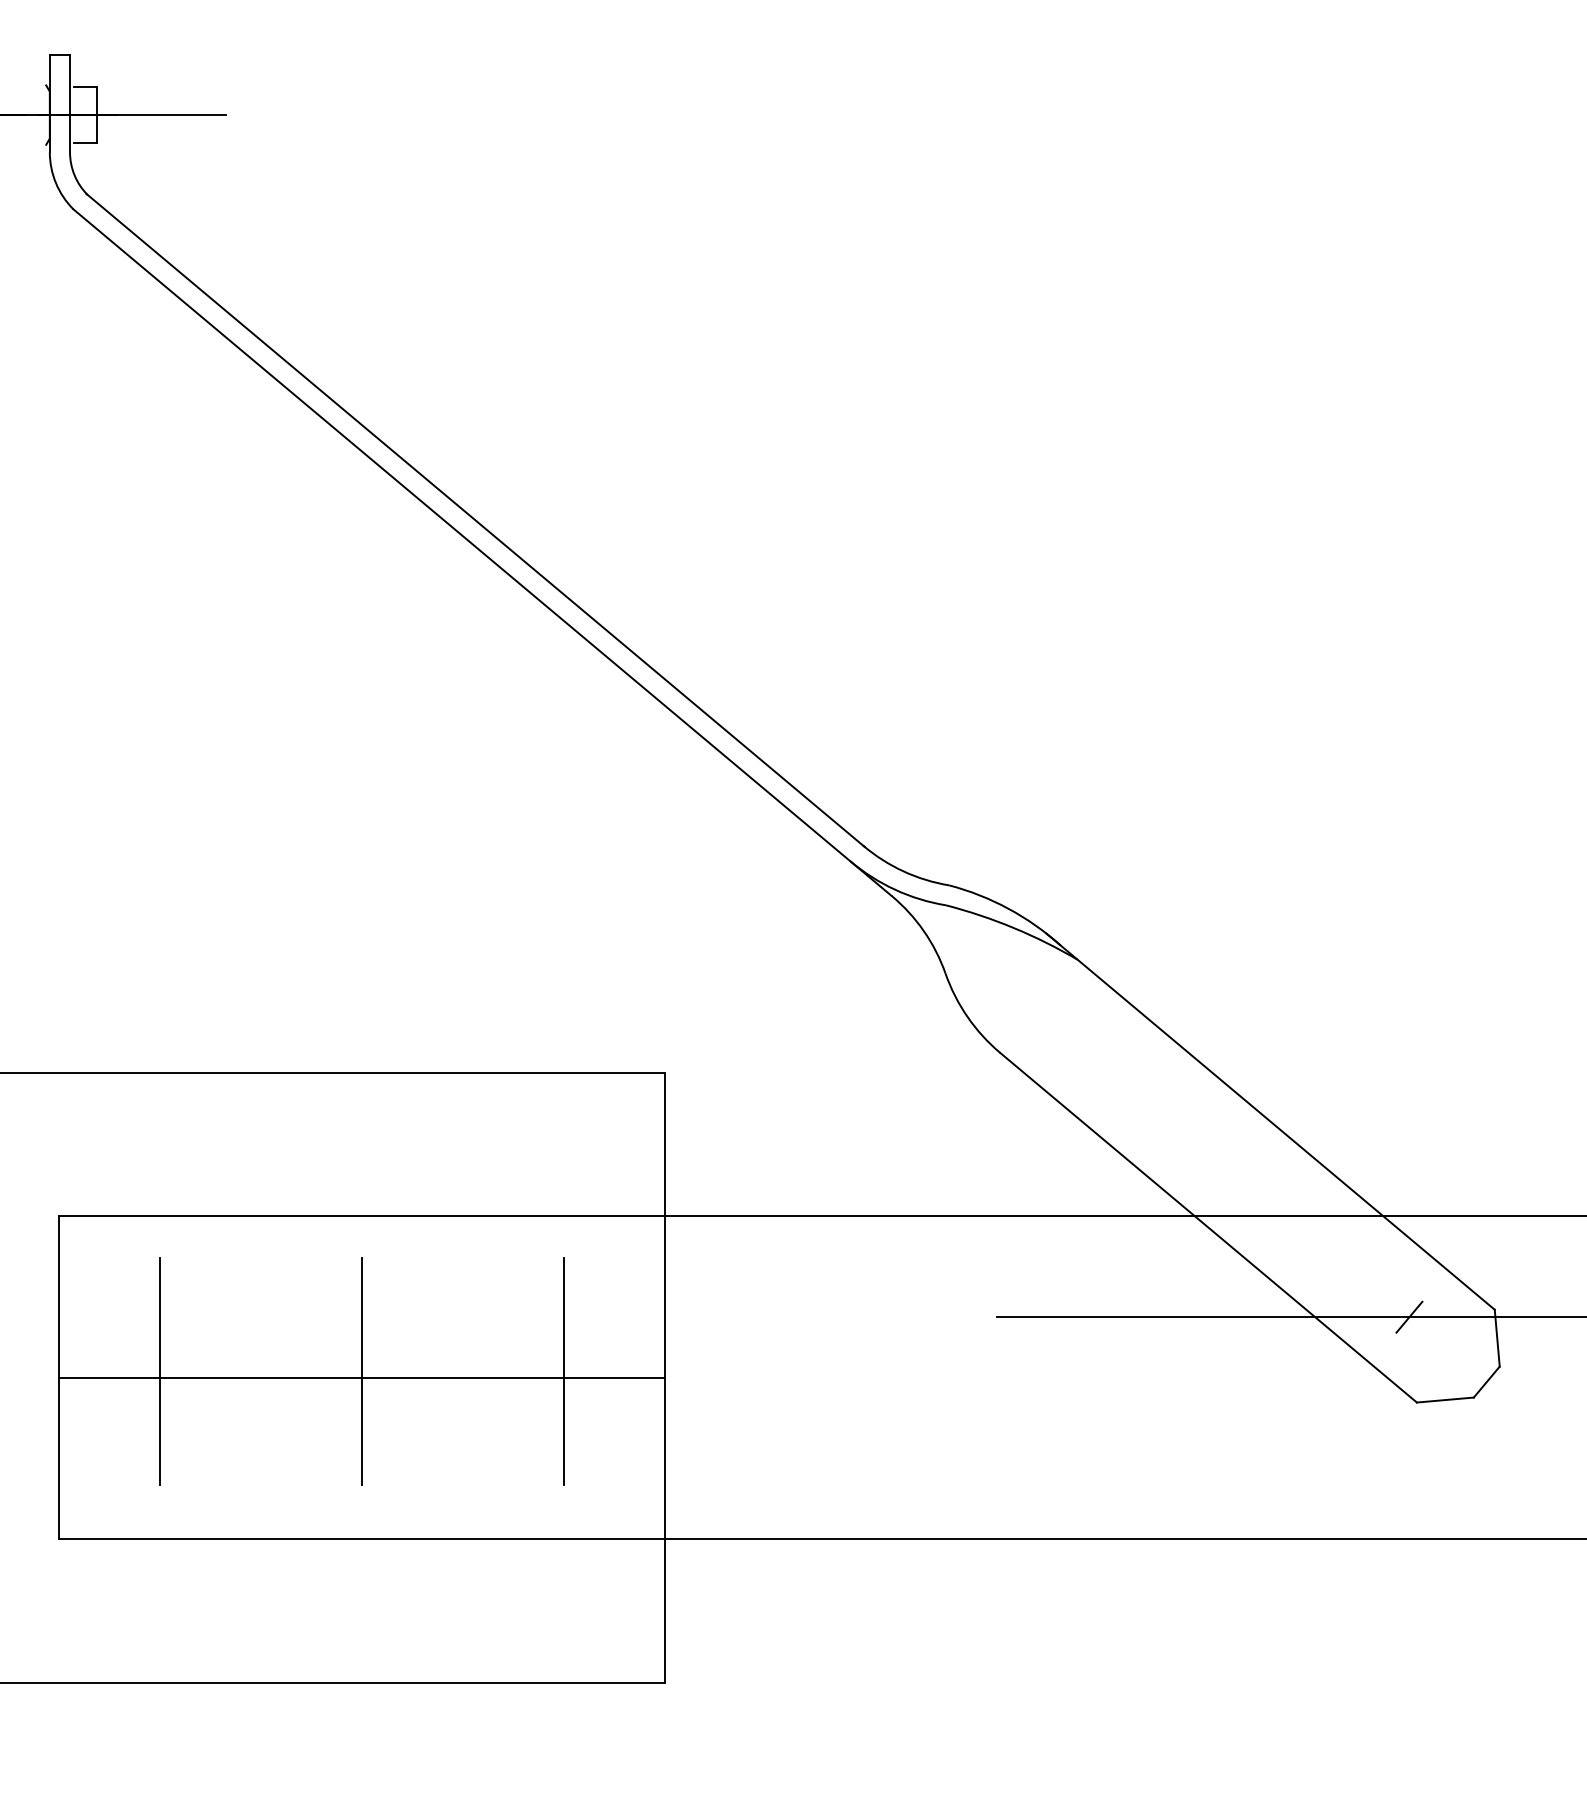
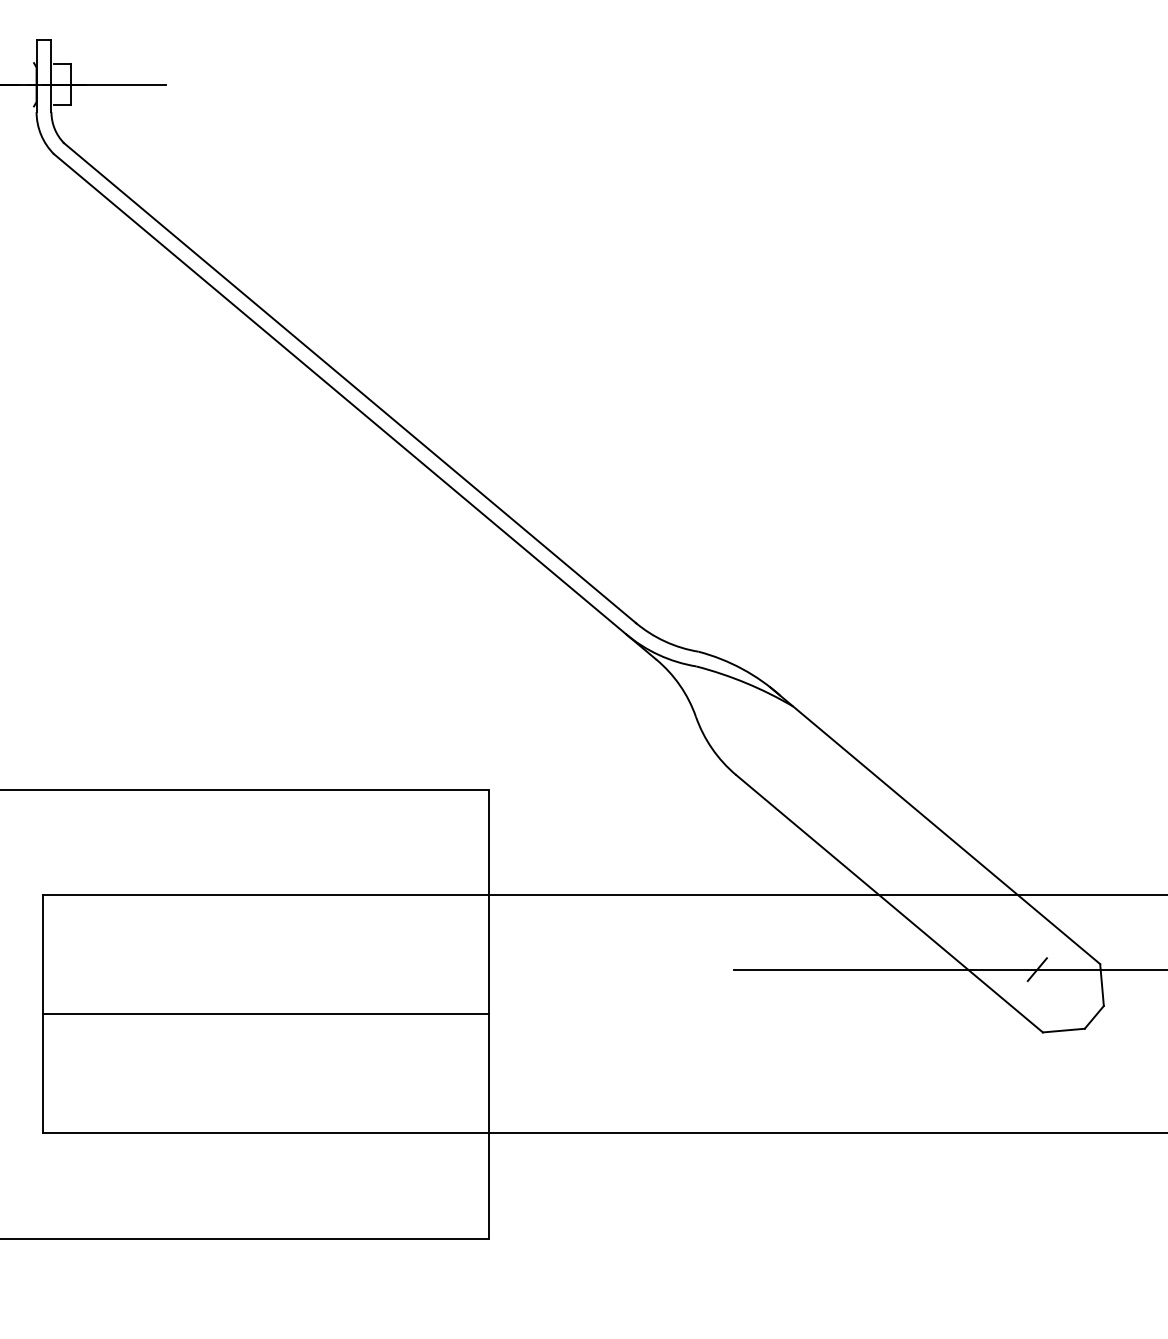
line: (160, 1370) -> (118, 1008), removed
line: (361, 1370) -> (266, 1008), removed
line: (563, 1370) -> (414, 1008), removed

